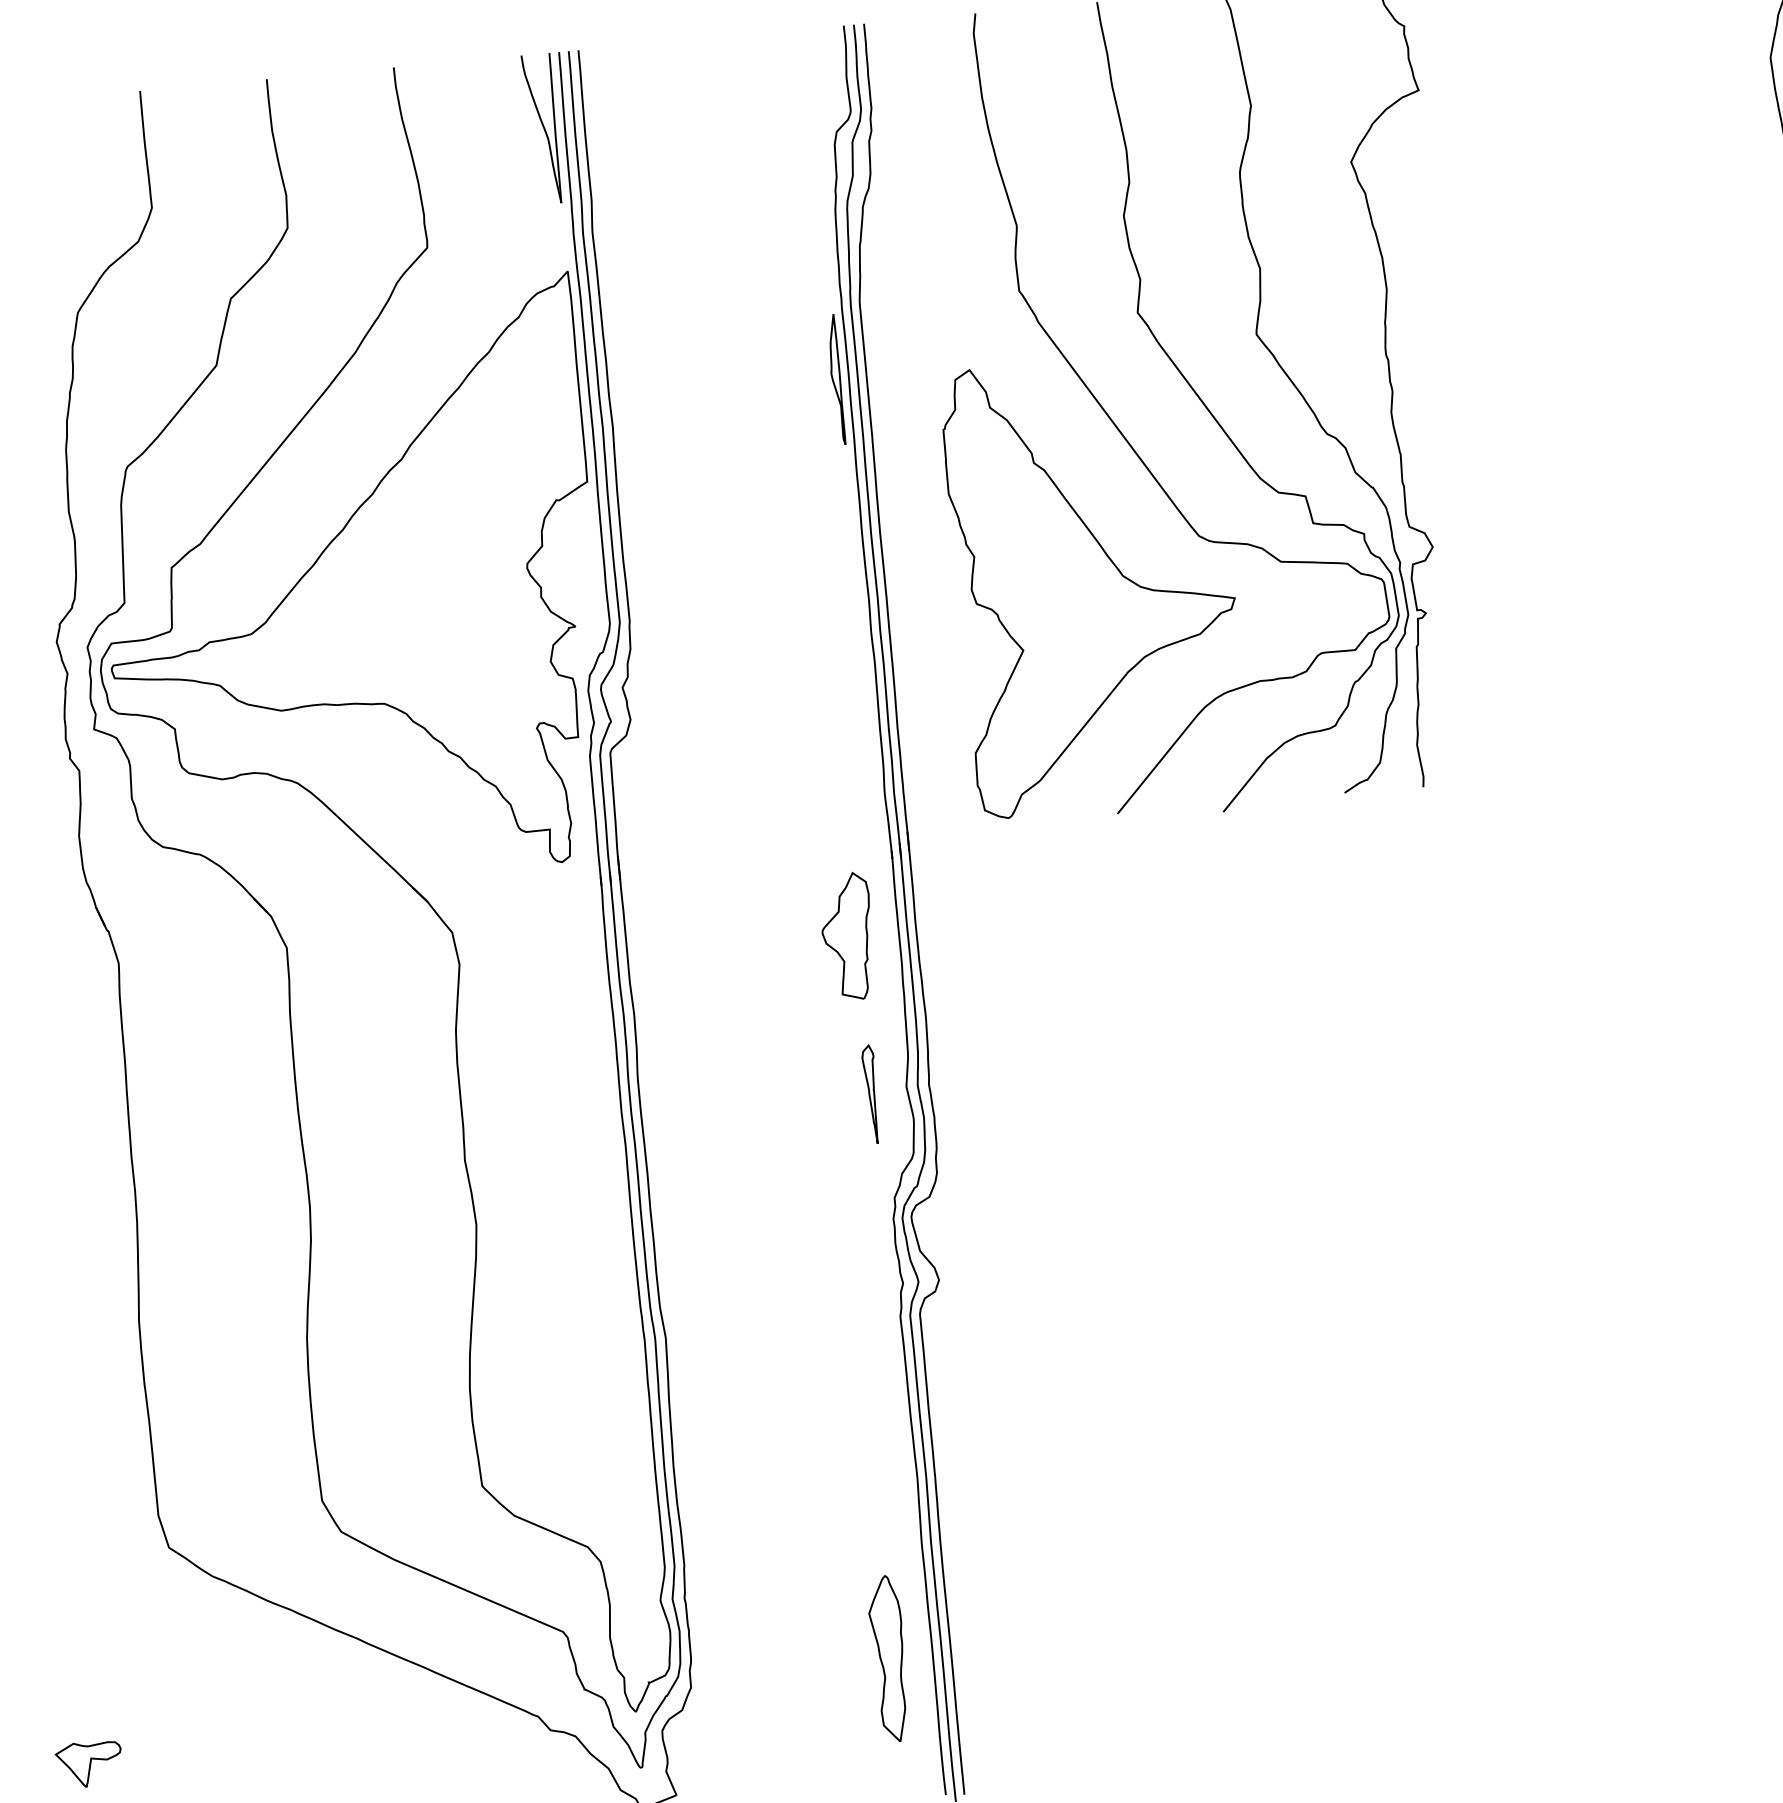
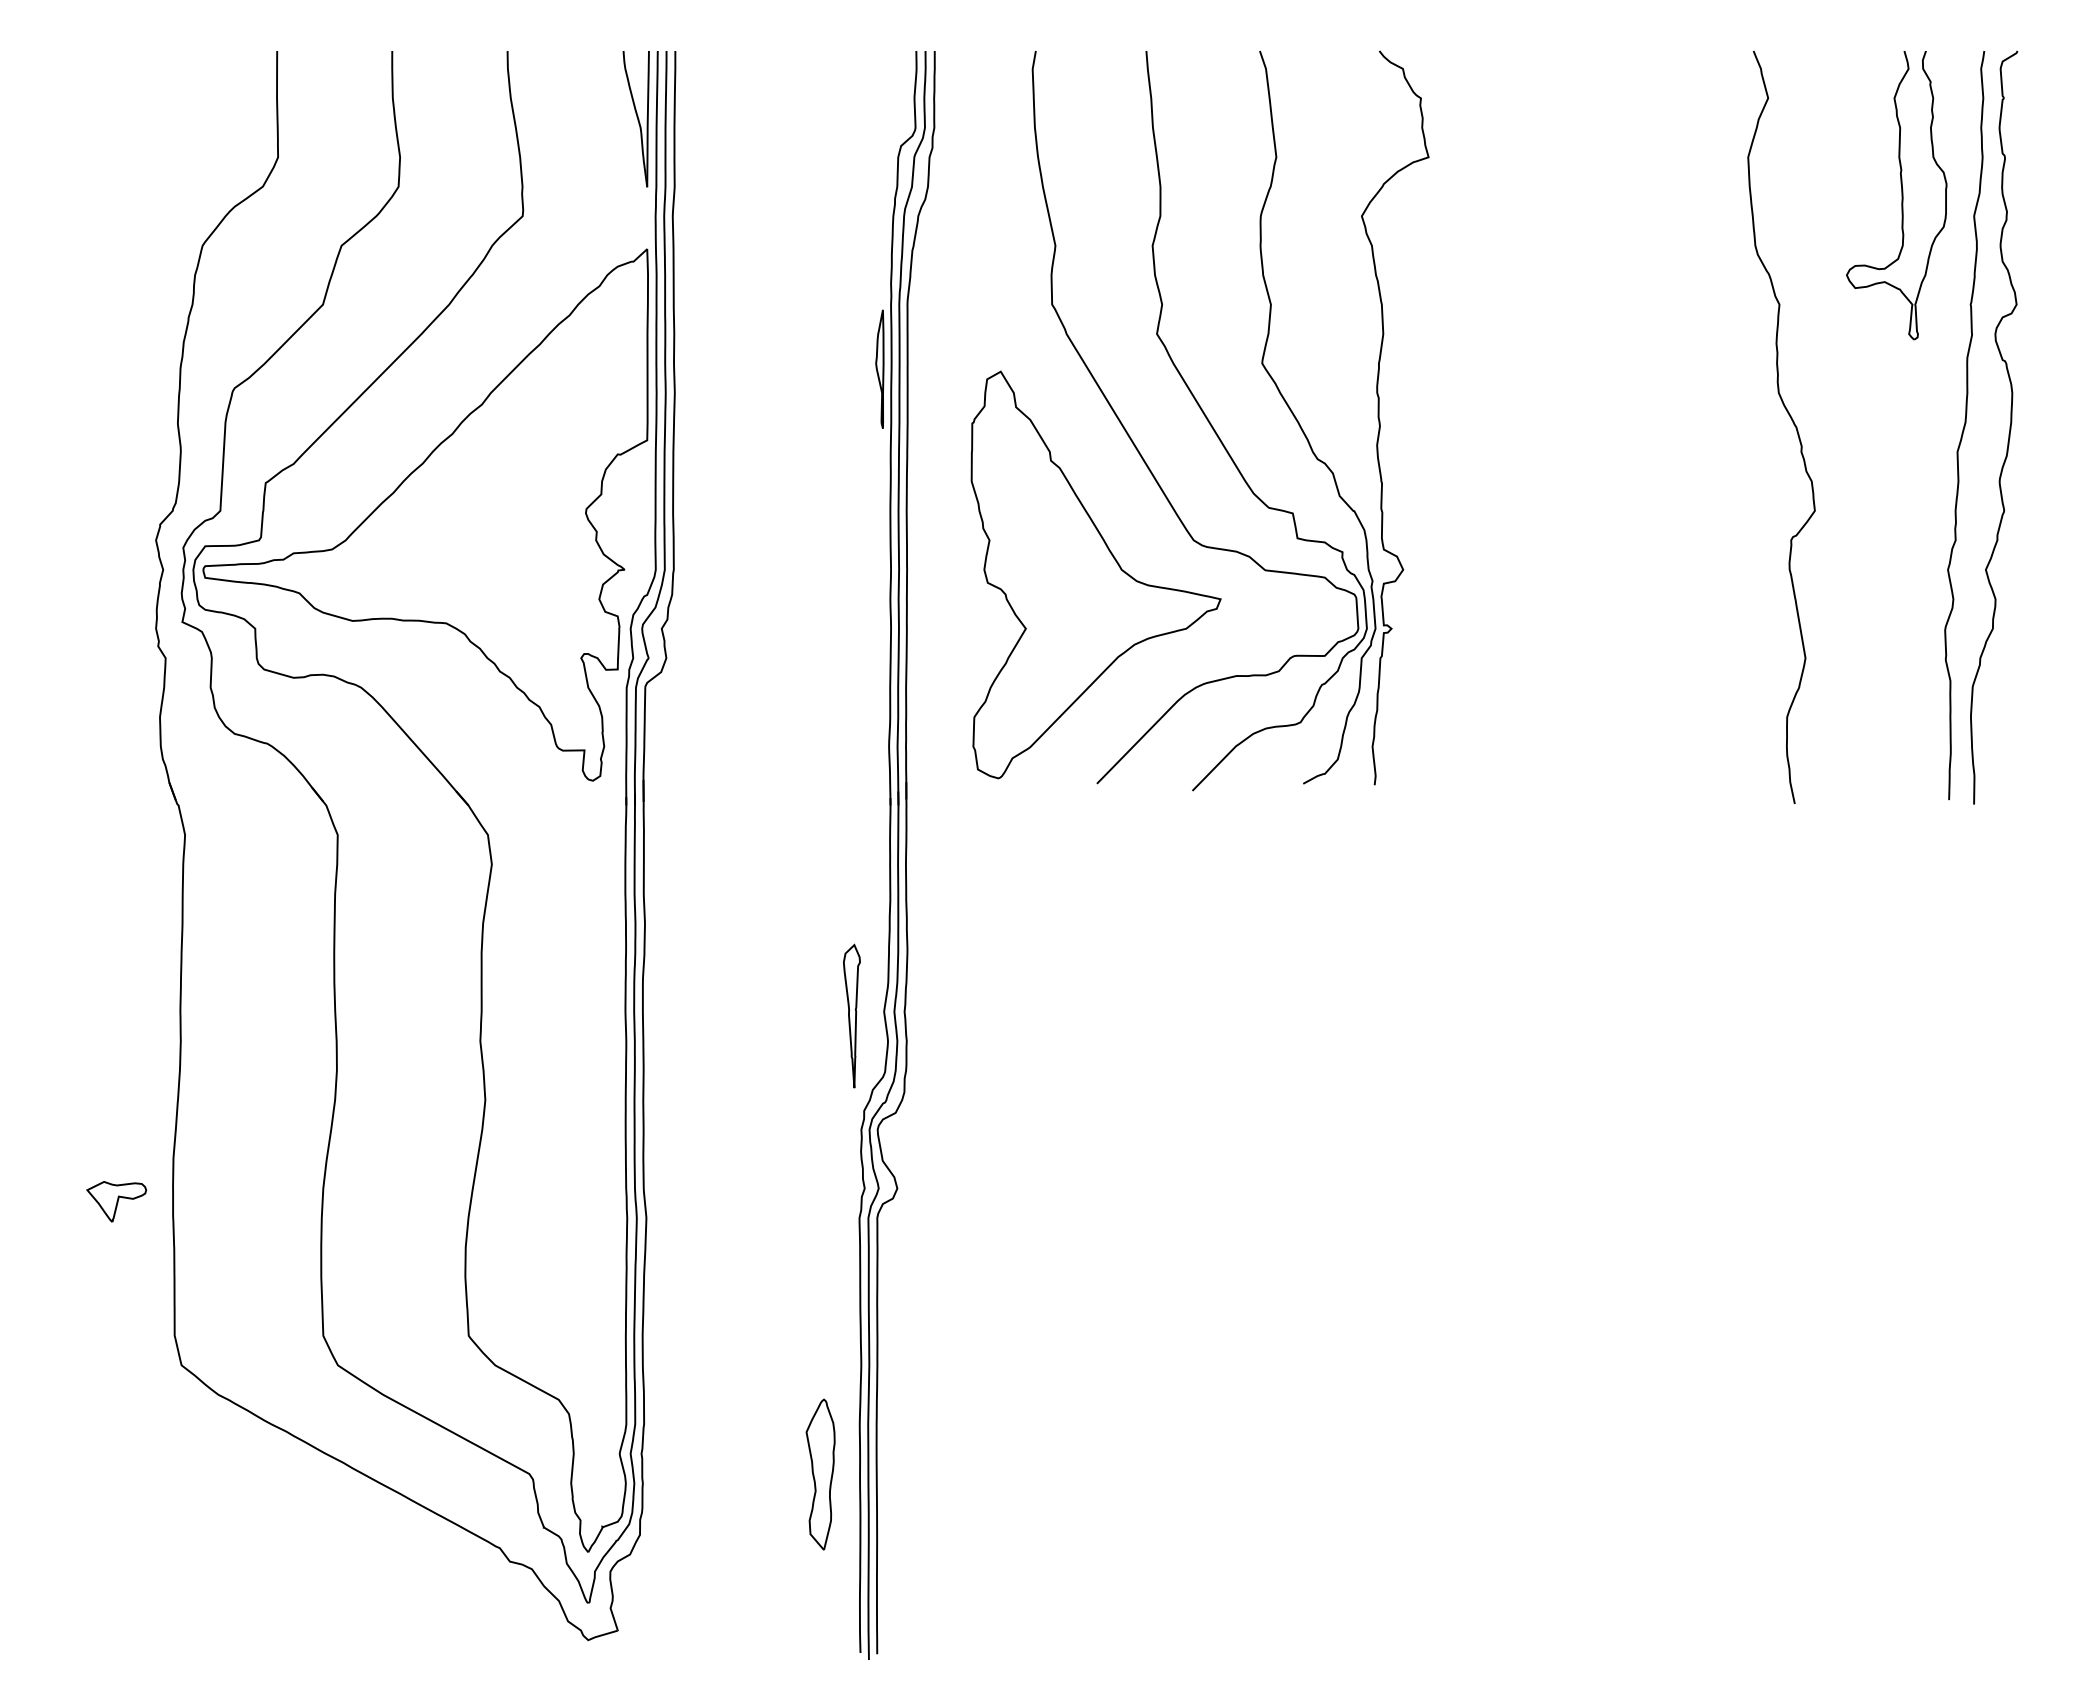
part: (847, 936) -> (843, 871), removed
part: (870, 1094) -> (851, 1015), size x1.6
part: (888, 1658) -> (820, 1474), moved
part: (89, 1764) -> (116, 1201), moved

